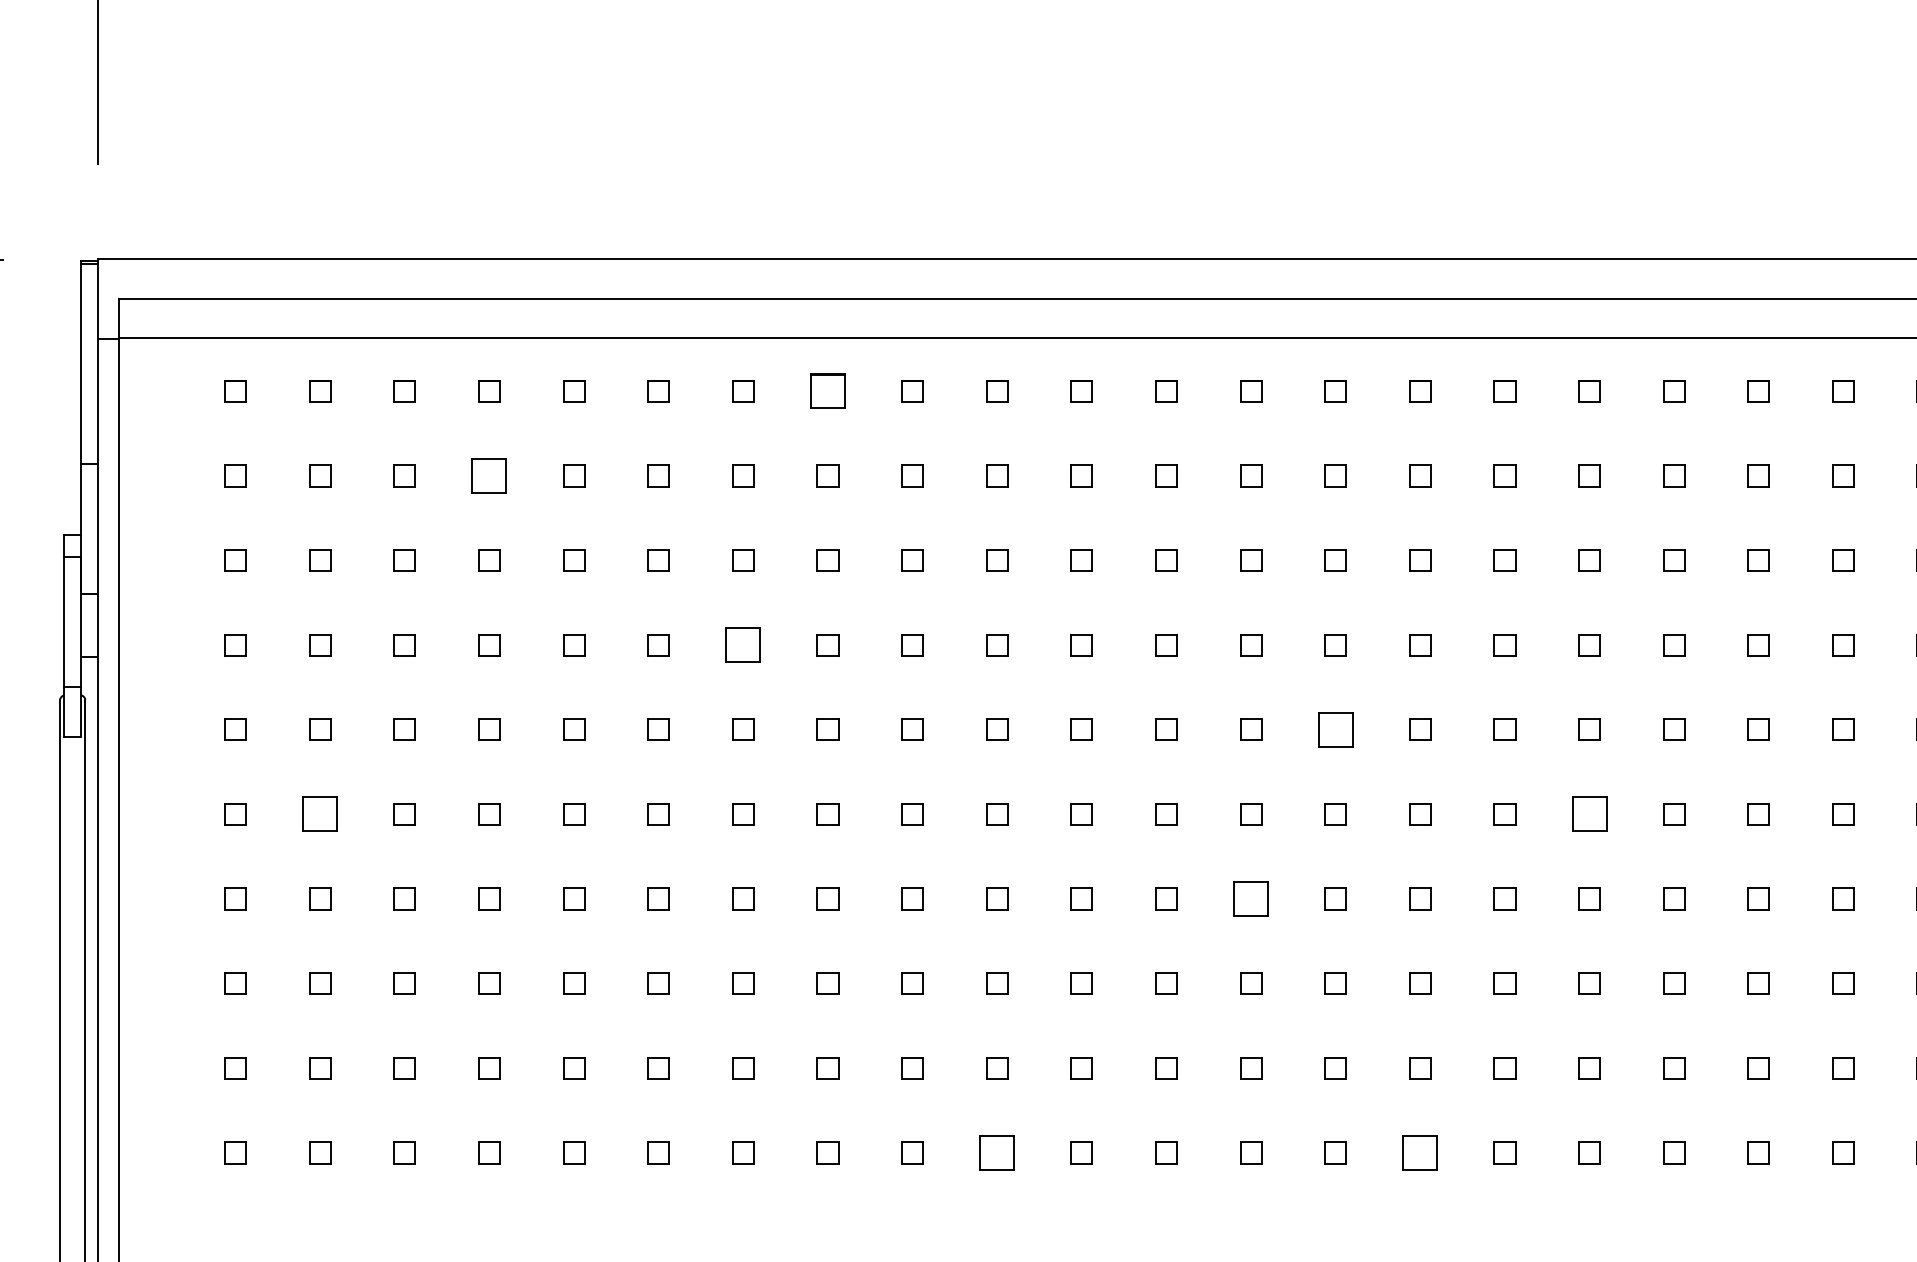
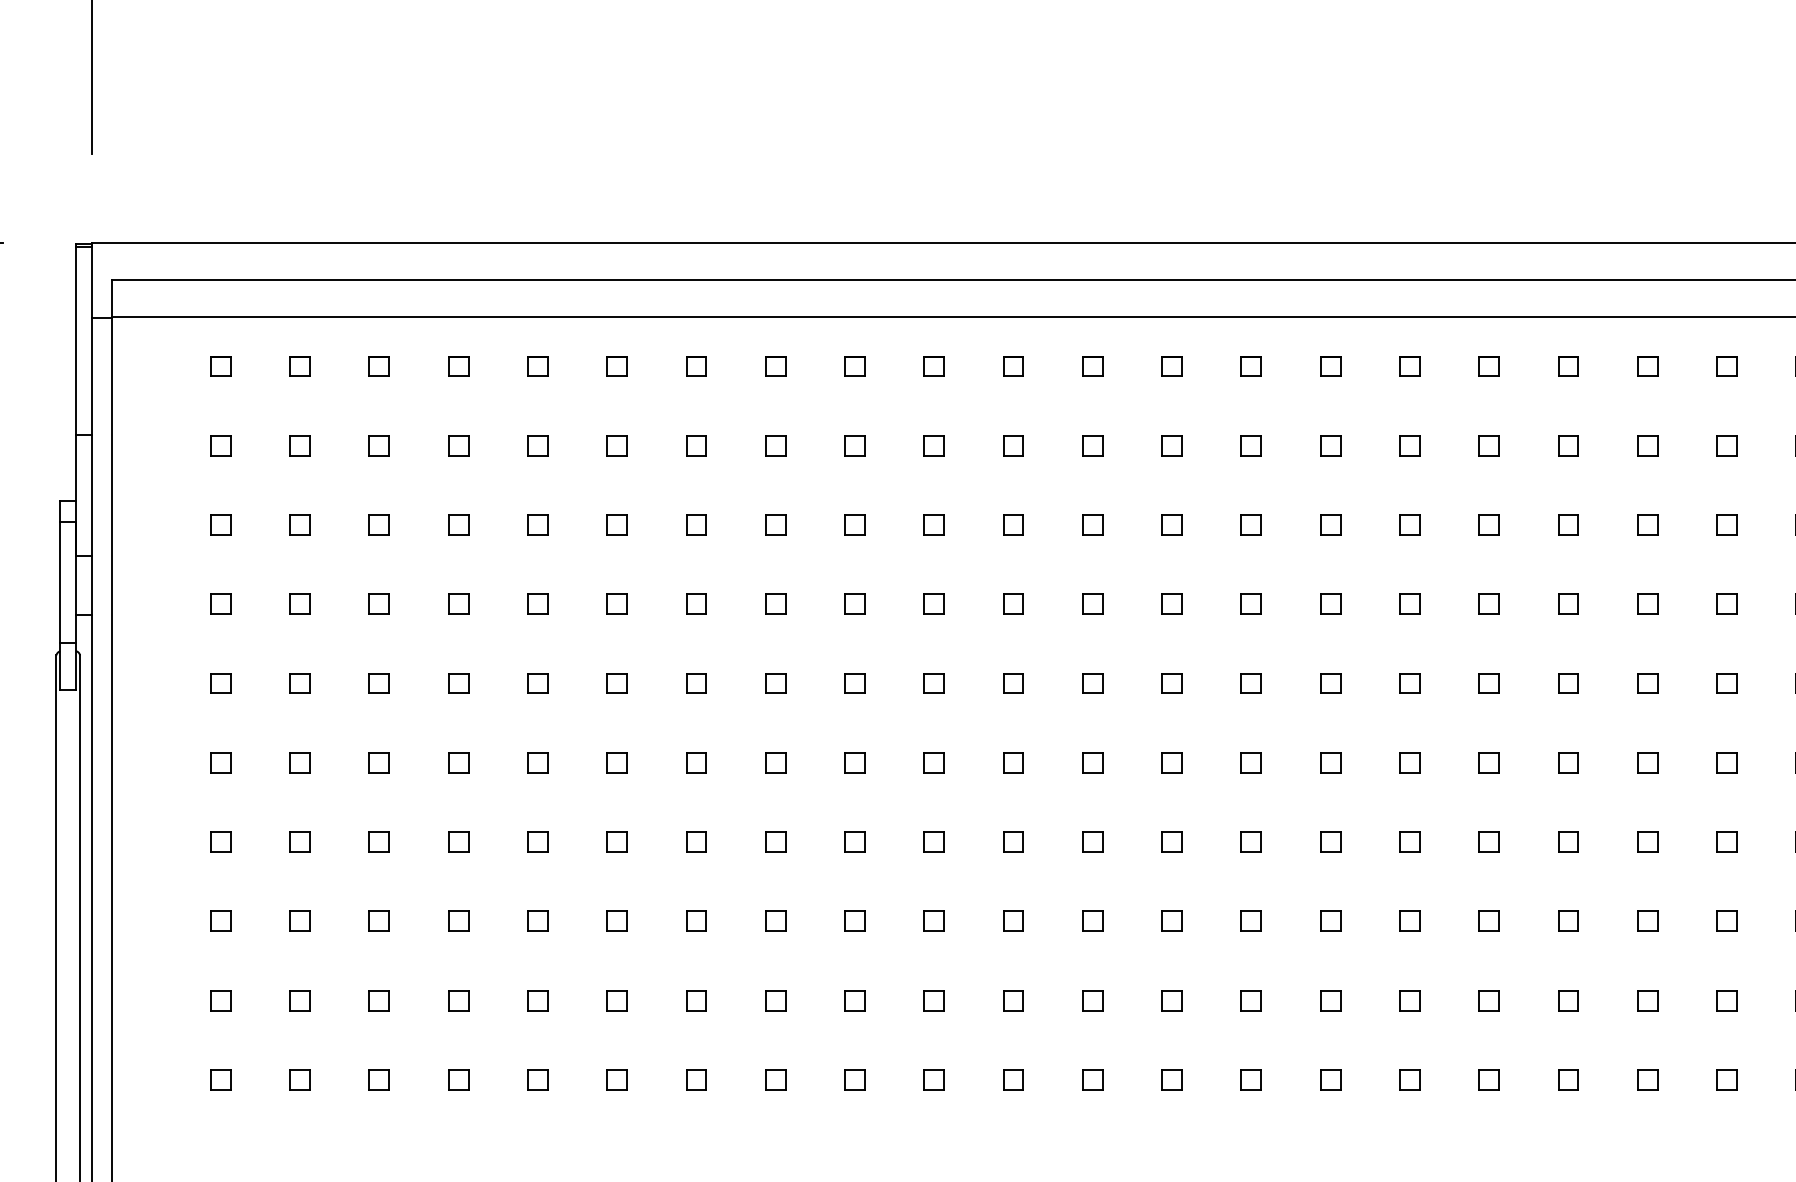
part: (827, 391) -> (775, 366), size x0.62
part: (489, 475) -> (458, 445), size x0.62
part: (743, 644) -> (696, 603), size x0.62
part: (1334, 729) -> (1250, 683), size x0.62
part: (319, 814) -> (299, 762), size x0.62
part: (1588, 814) -> (1488, 762), size x0.62
part: (1250, 898) -> (1171, 841), size x0.62
part: (996, 1152) -> (933, 1079), size x0.62
part: (1420, 1152) -> (1330, 1079), size x0.62

